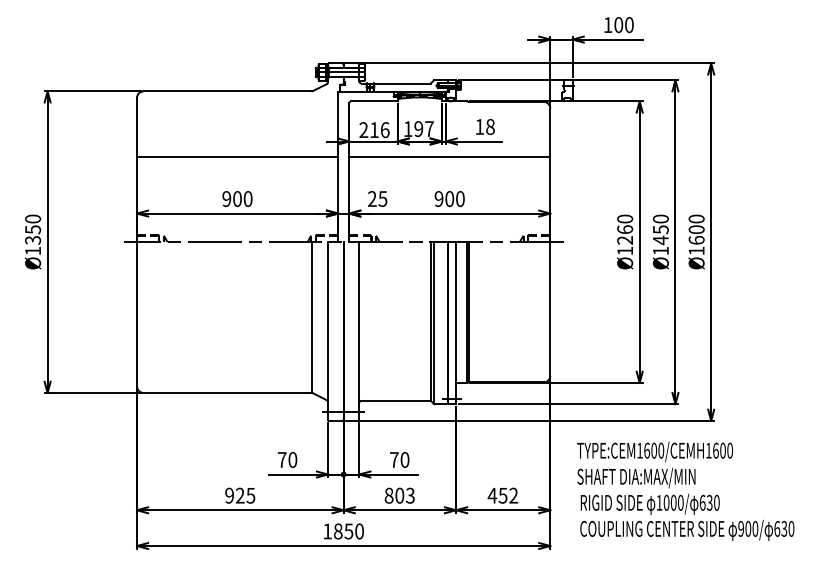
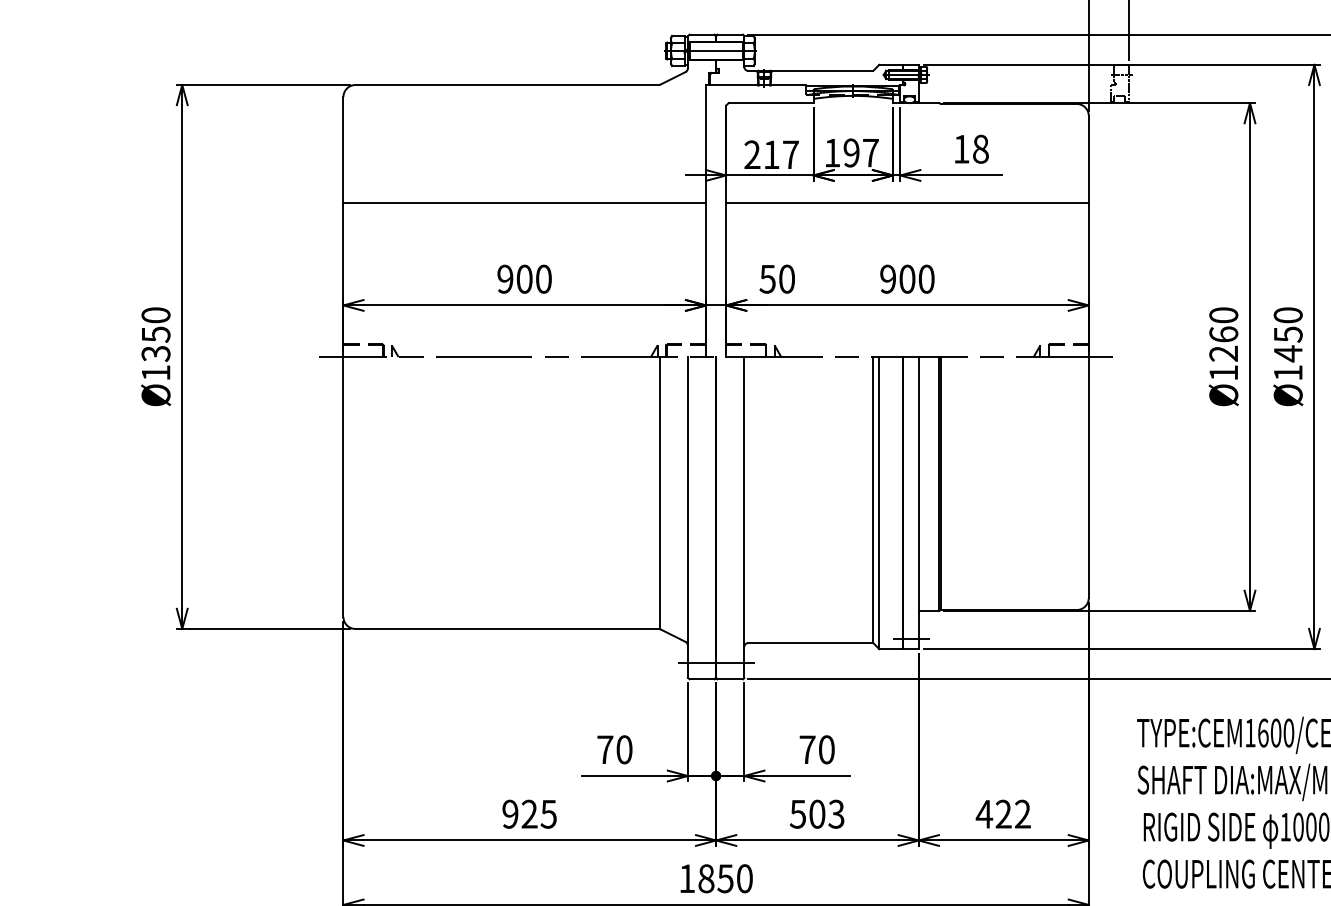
text: (384, 130) -> (789, 155), 216 -> 217
text: (377, 199) -> (777, 280), 25 -> 50
text: (388, 495) -> (796, 813), 803 -> 503
text: (502, 495) -> (1002, 813), 452 -> 422

